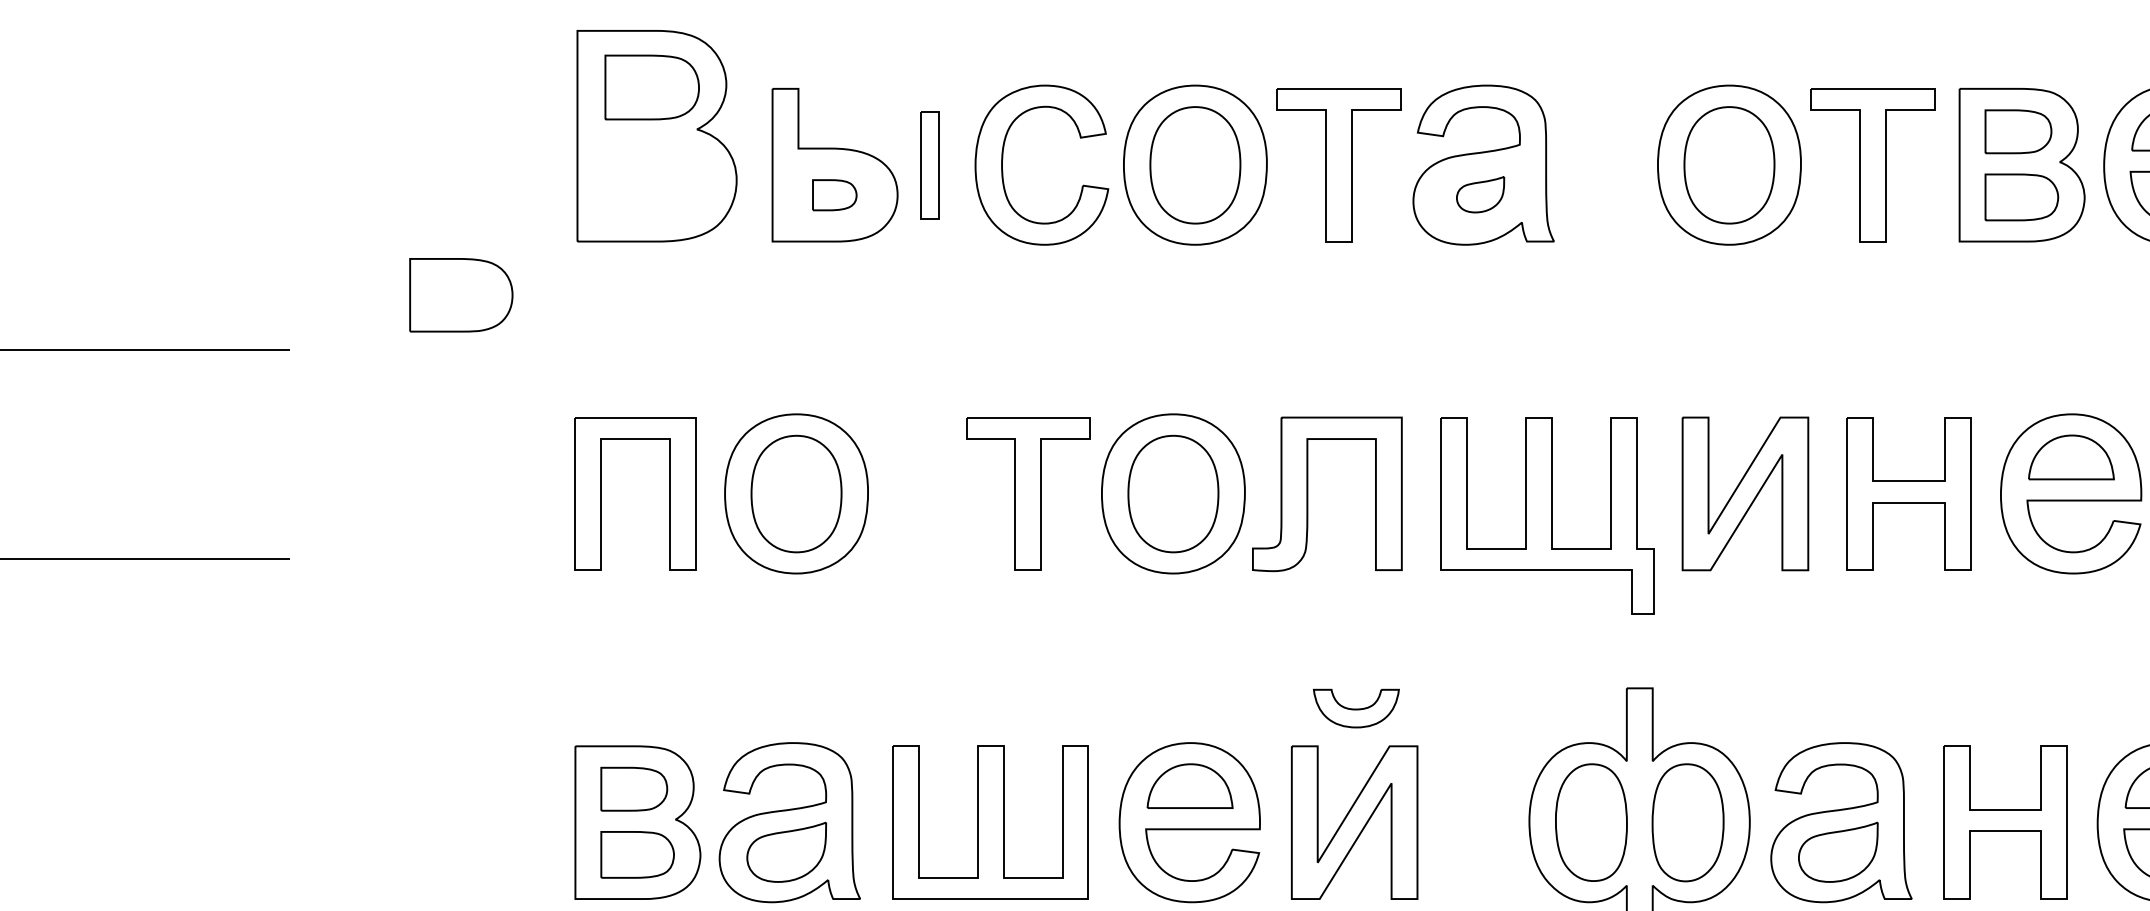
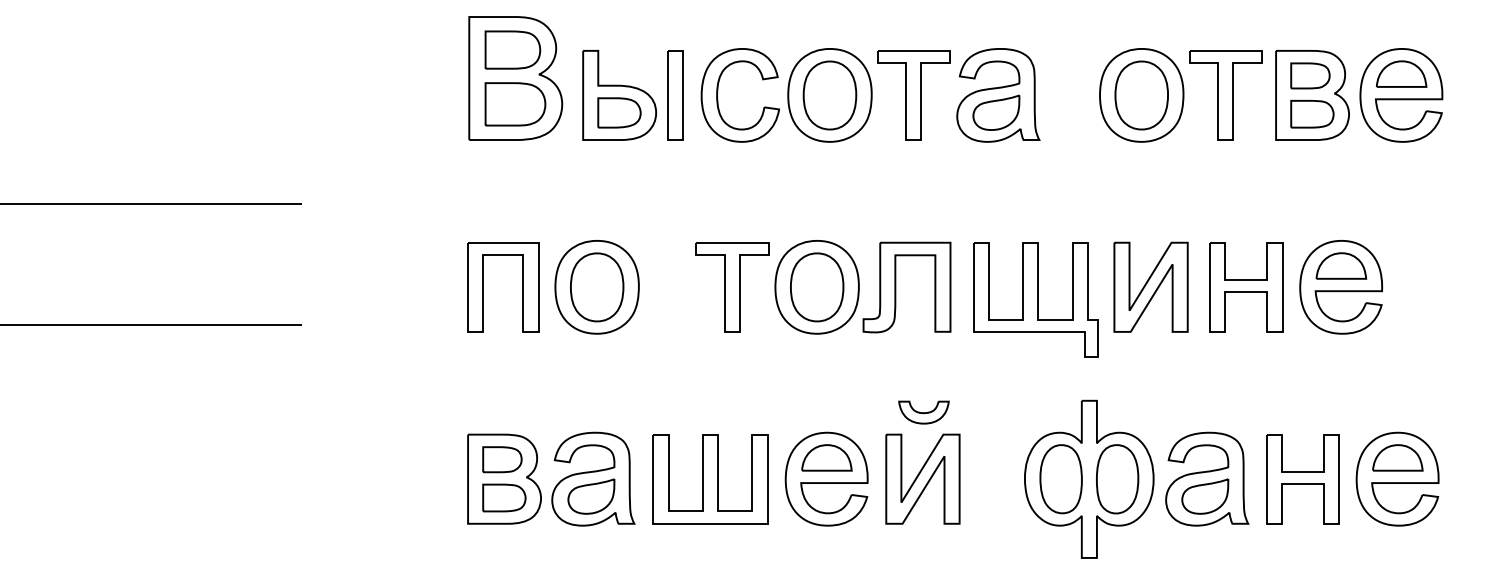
part: (930, 165) -> (675, 95), size x1.43
part: (834, 194) -> (619, 112), size x1.67
part: (1480, 194) -> (996, 112), size x1.67
part: (461, 295) -> (515, 104), moved

